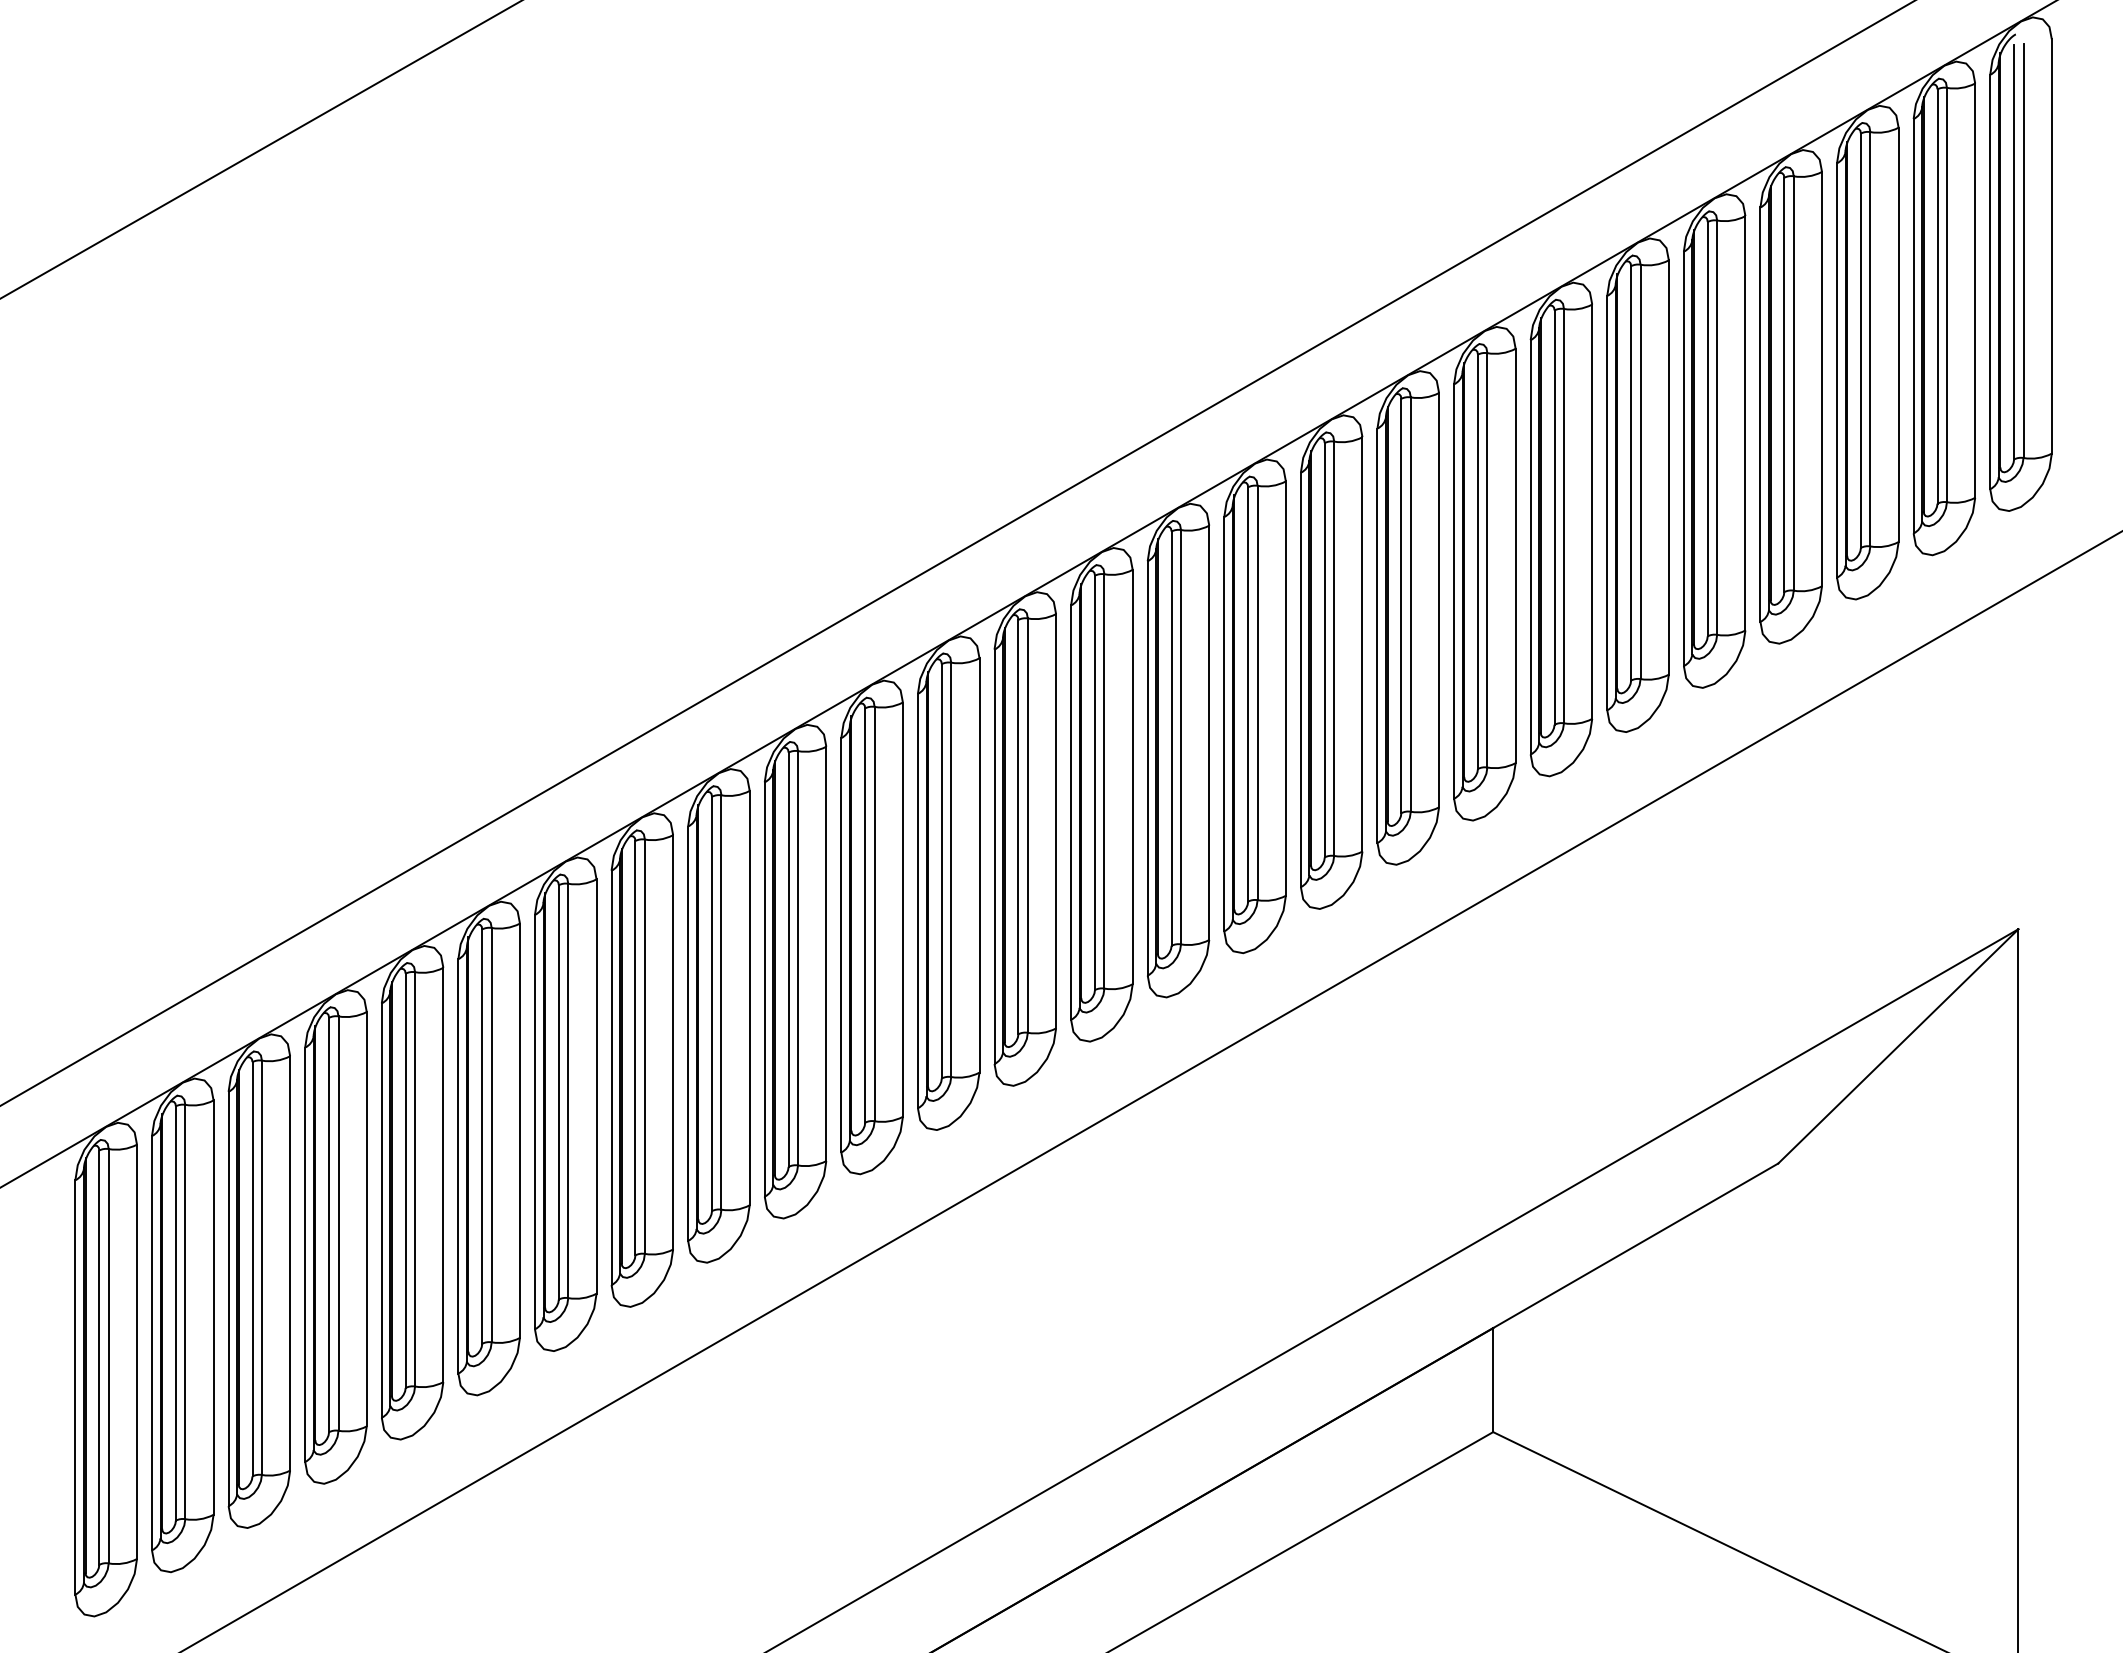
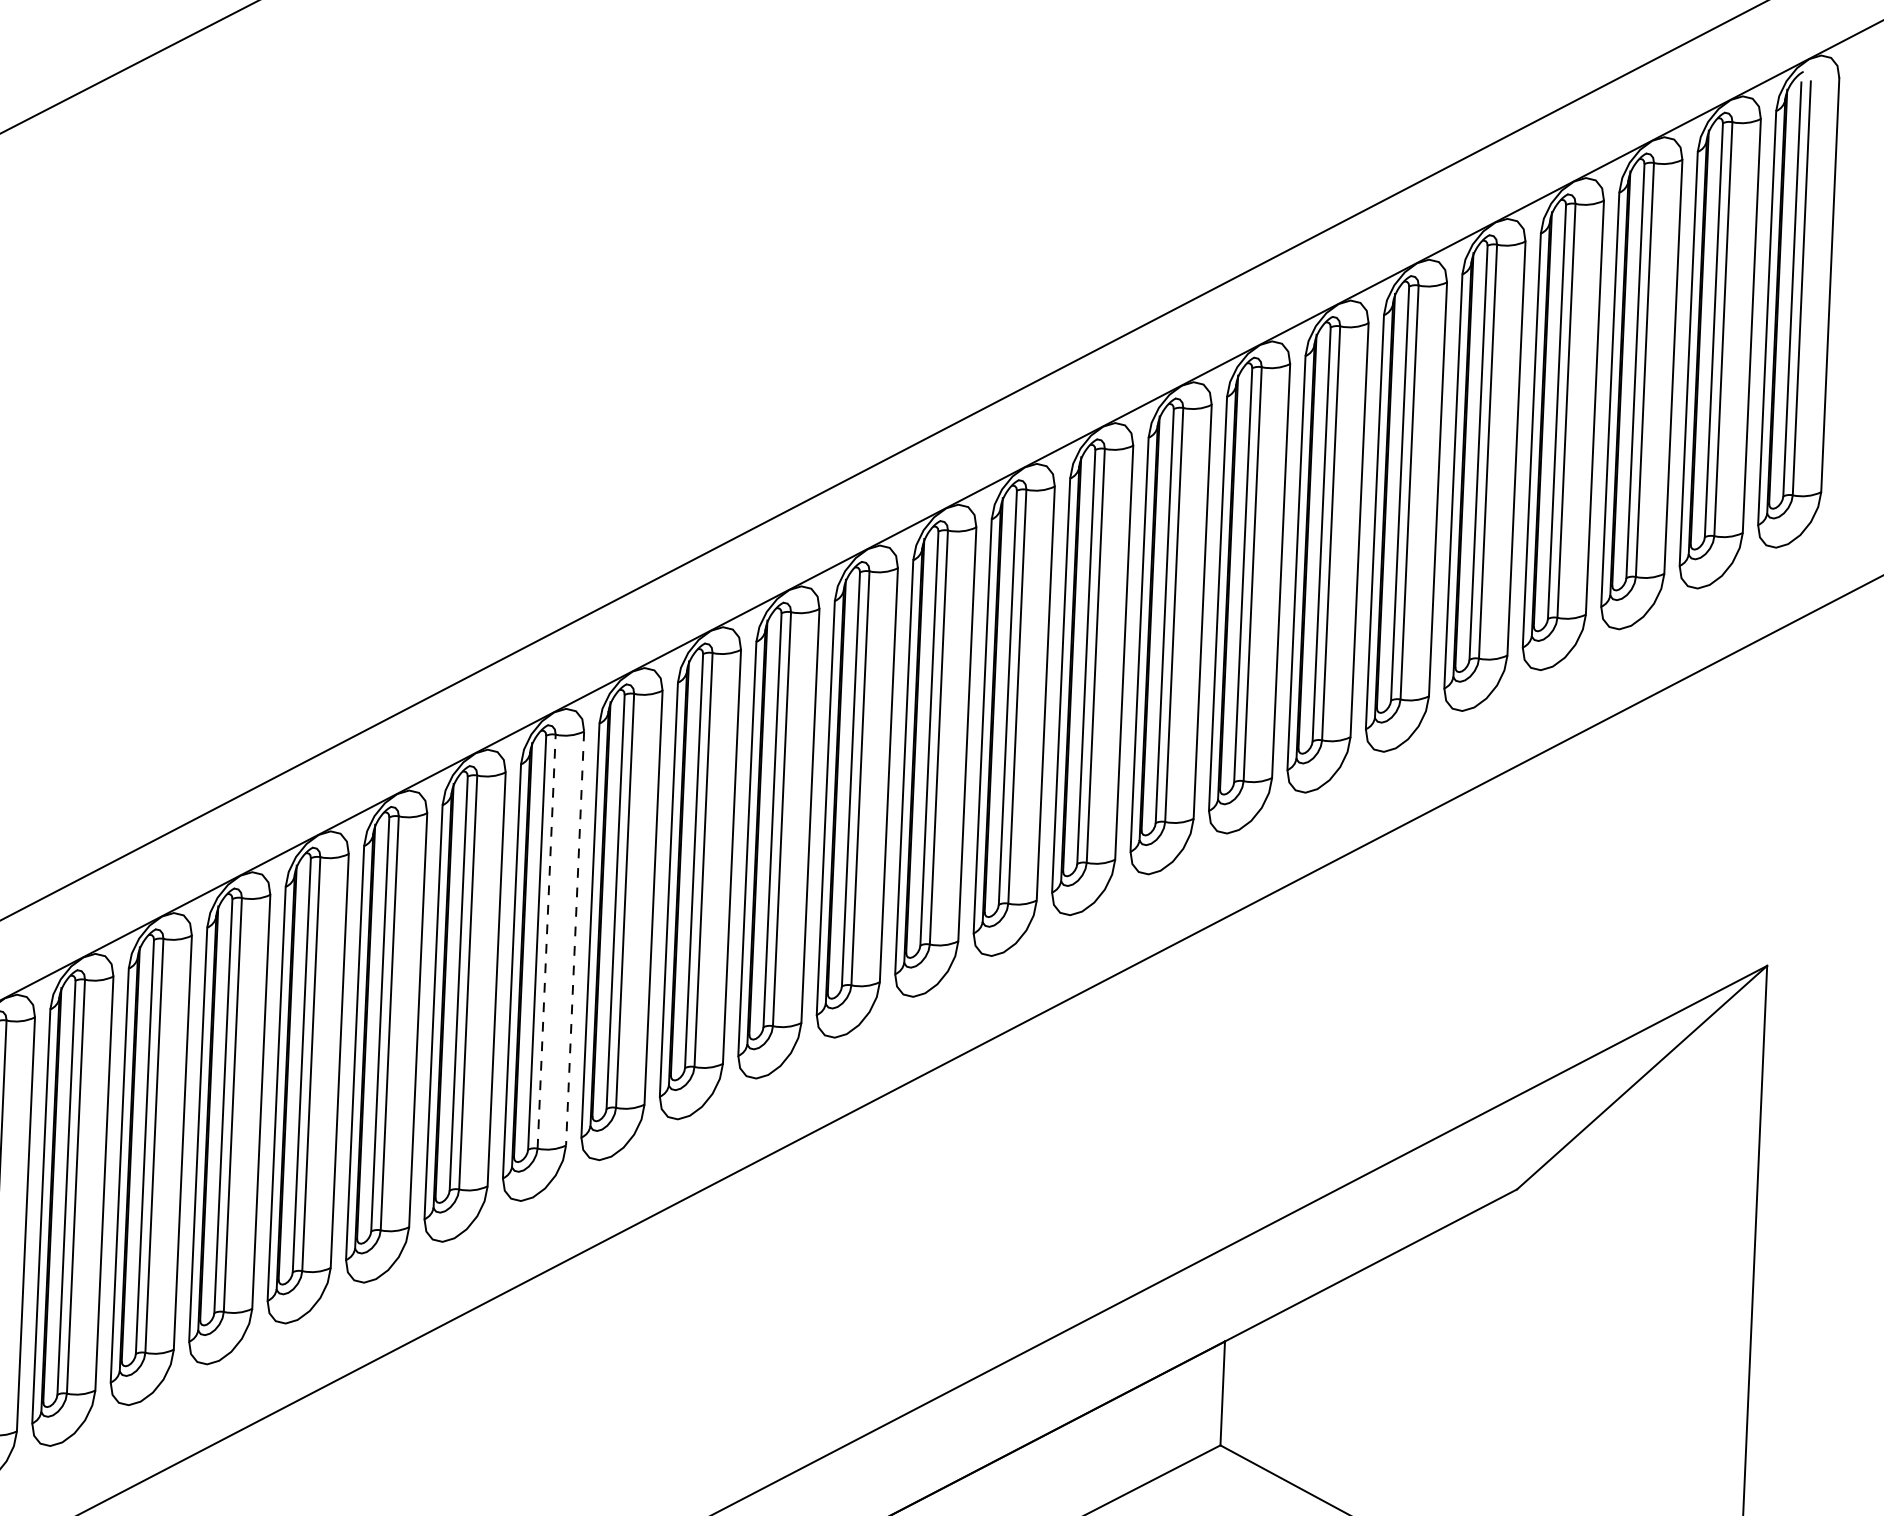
line: (826, 954) -> (575, 939), solid -> dashed
line: (798, 957) -> (547, 940), solid -> dashed

